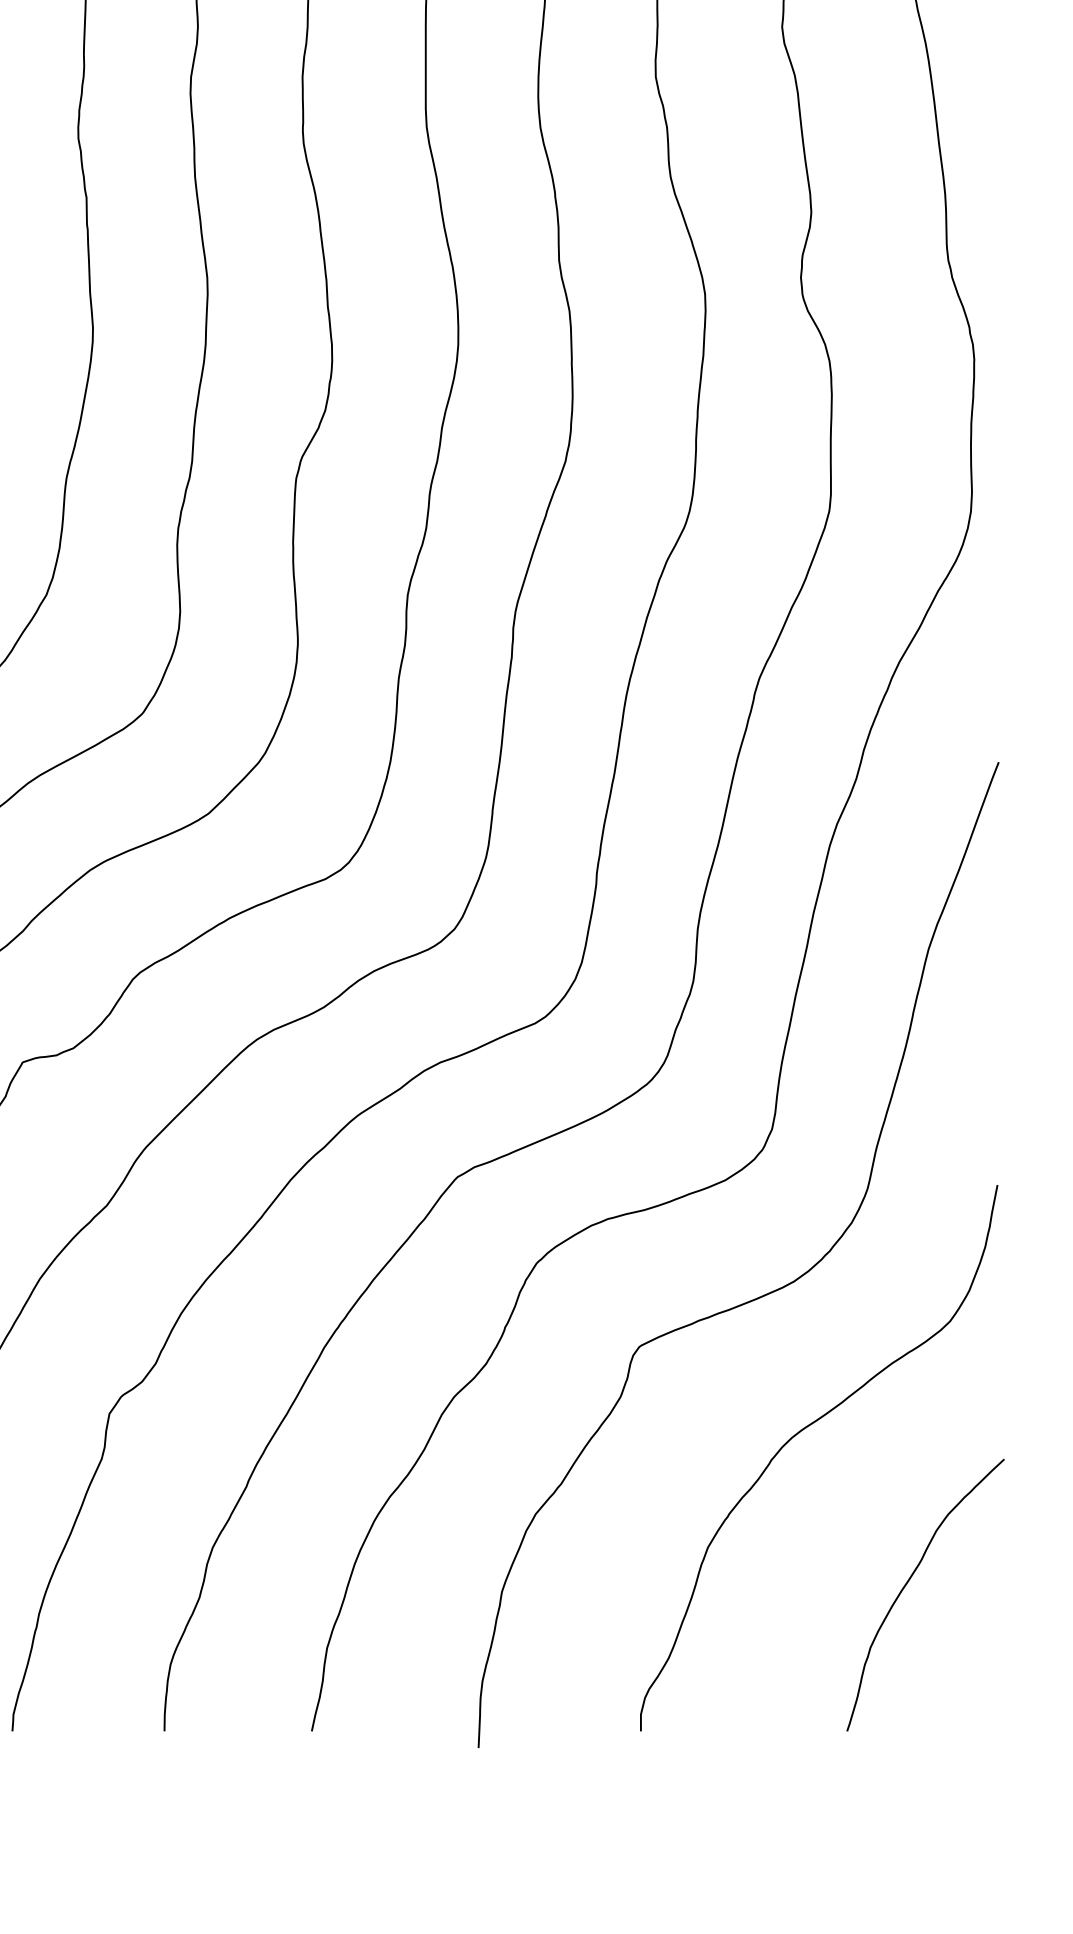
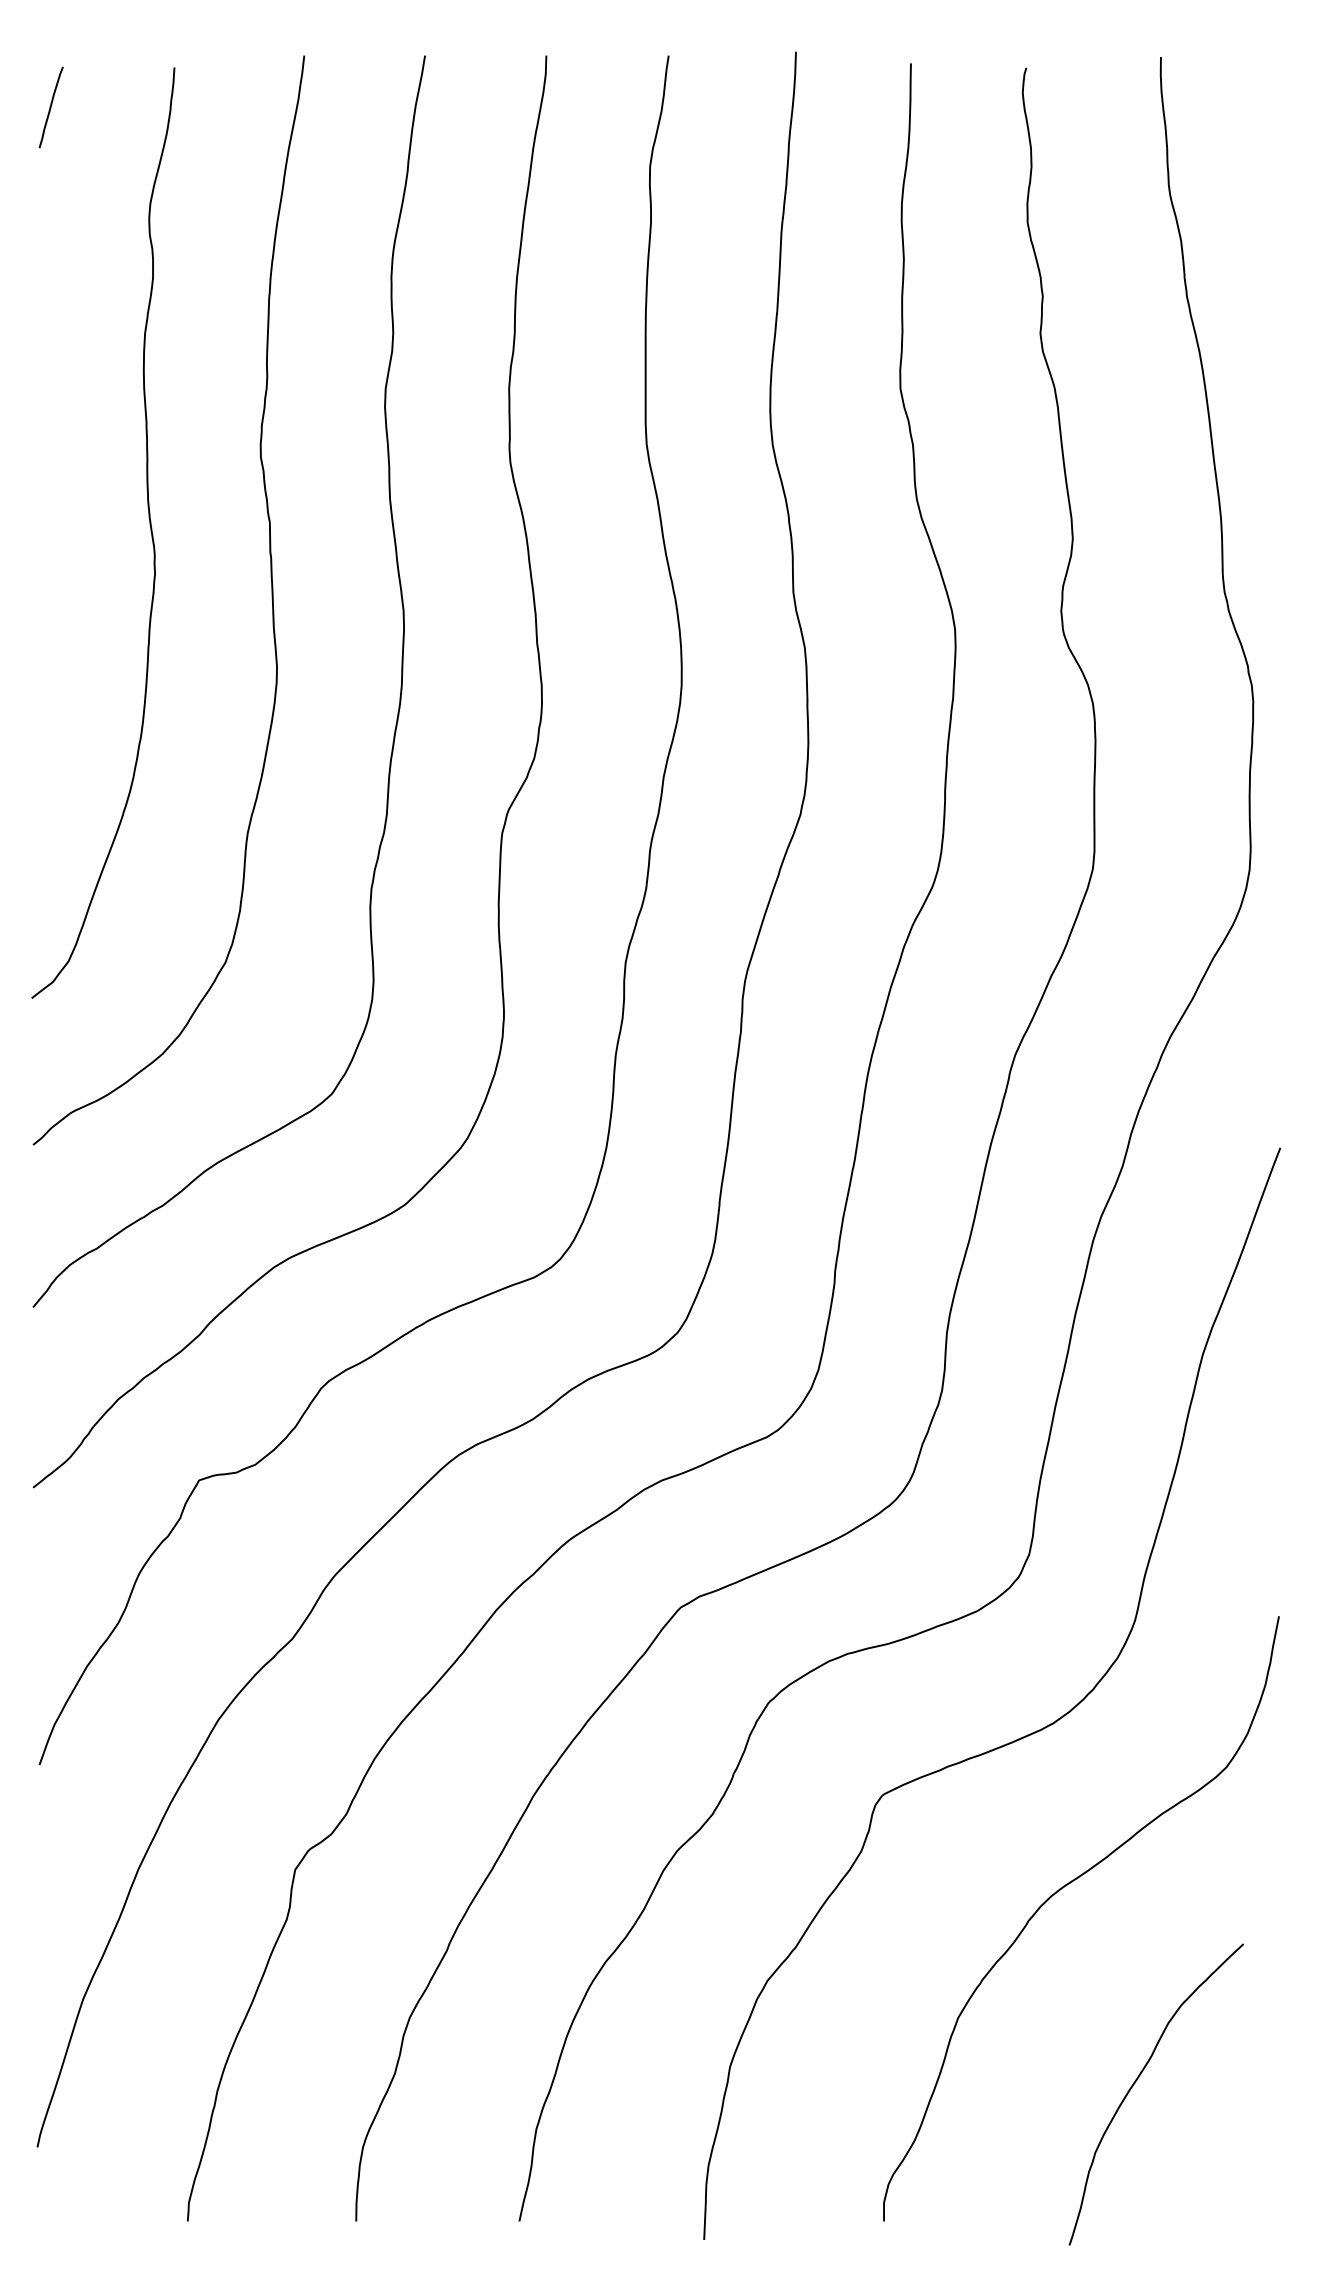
curve: (908, 1582) -> (1137, 2080), moved

